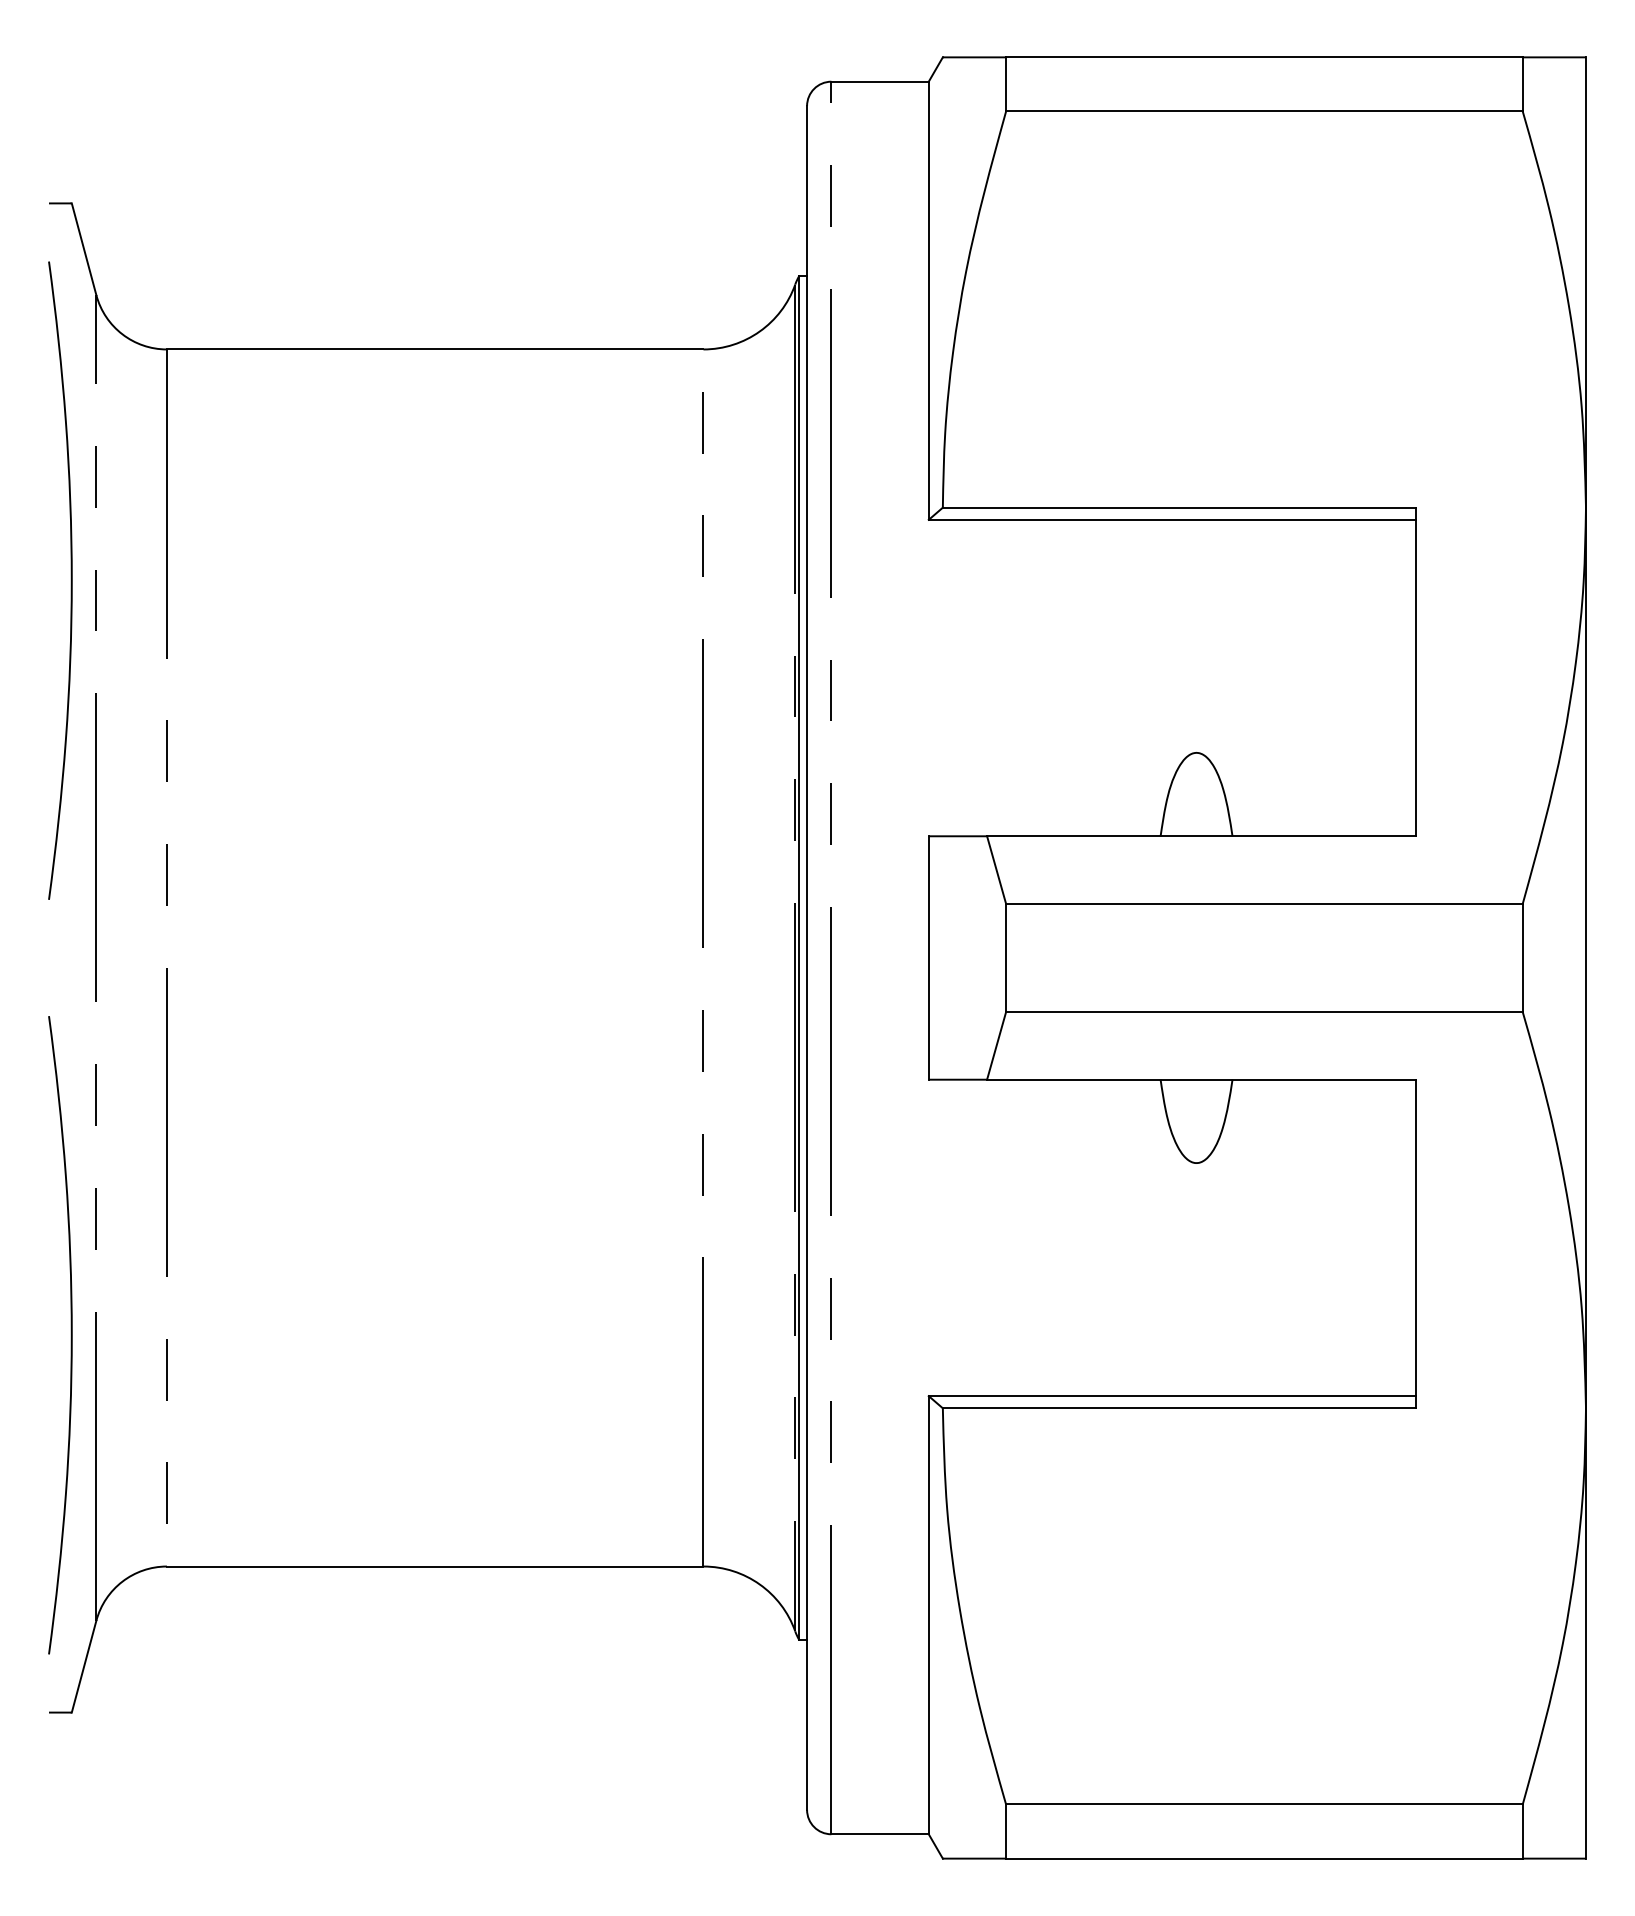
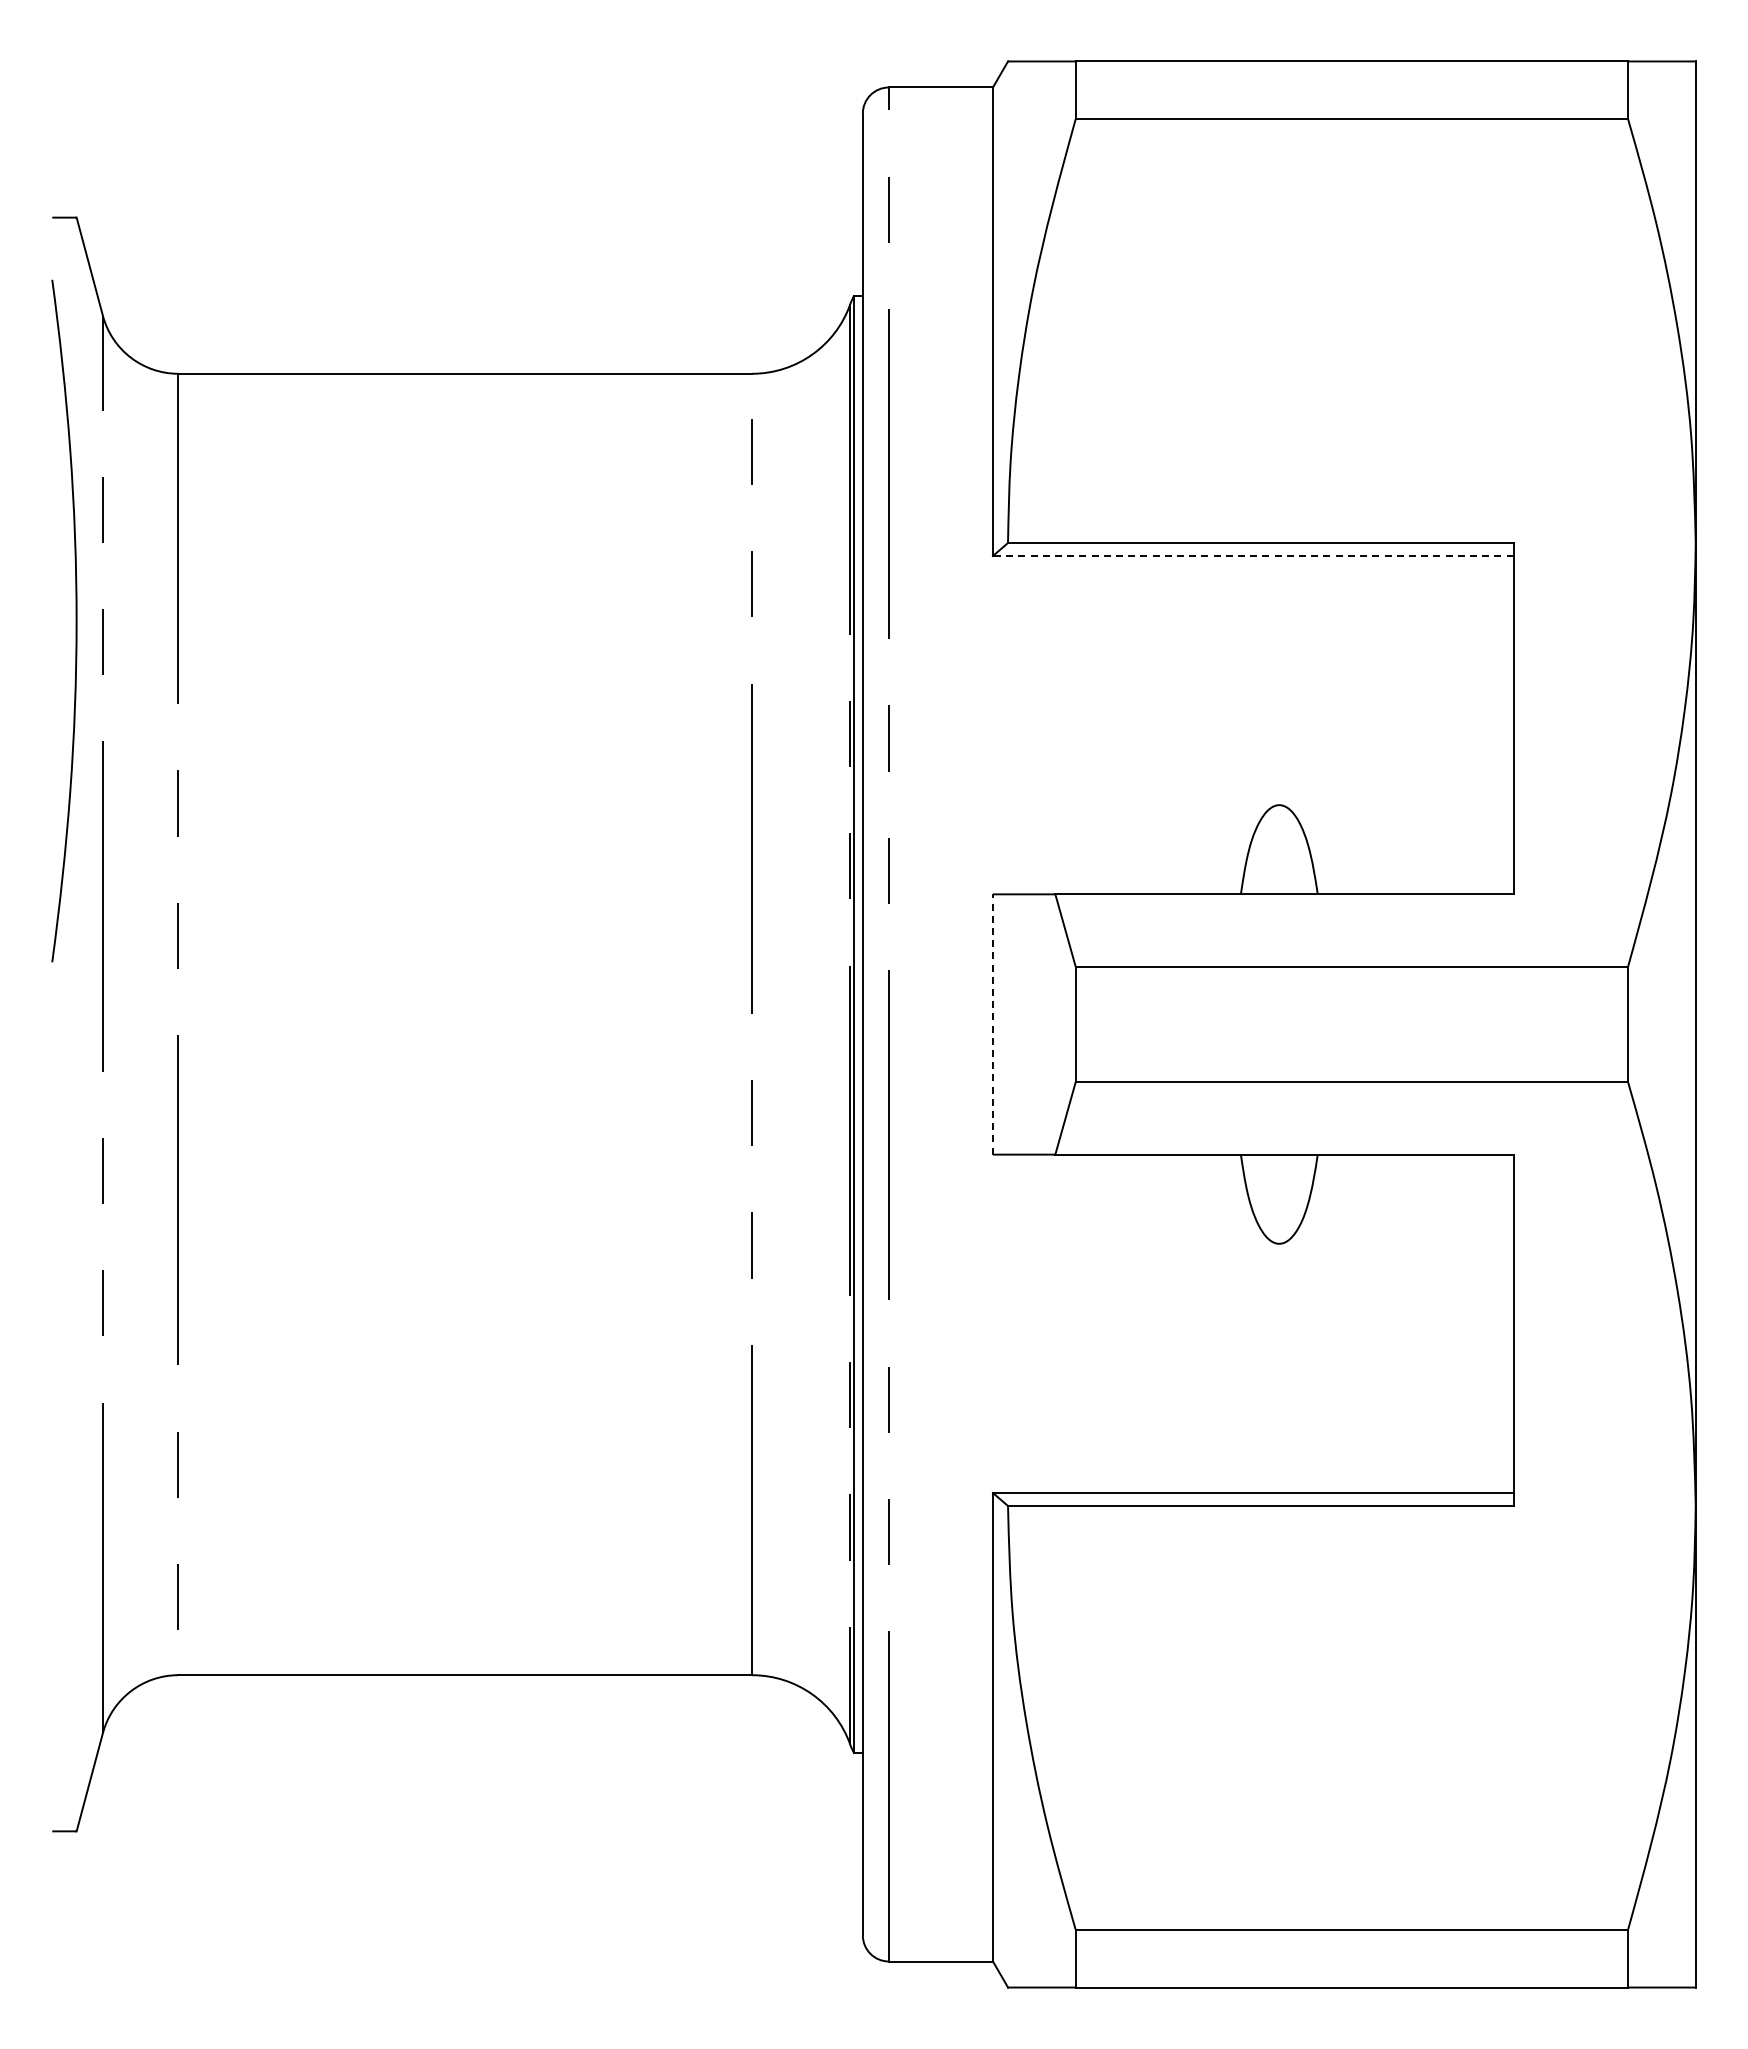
line: (1171, 519) -> (1252, 555), solid -> dashed
line: (928, 958) -> (992, 1024), solid -> dashed
curve: (70, 1334) -> (75, 1427), removed

